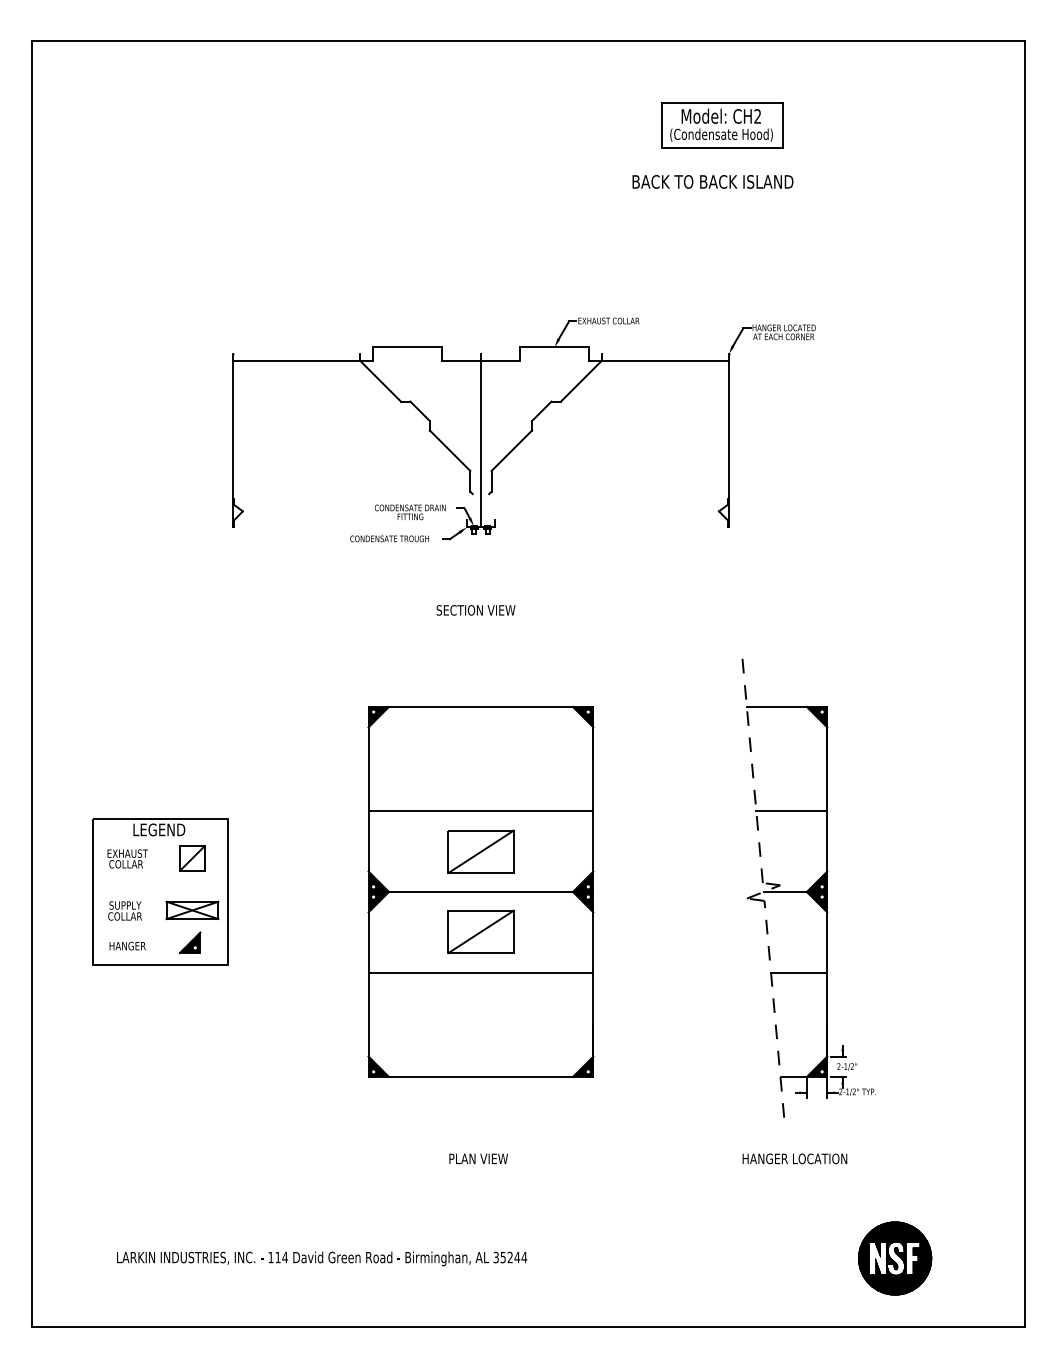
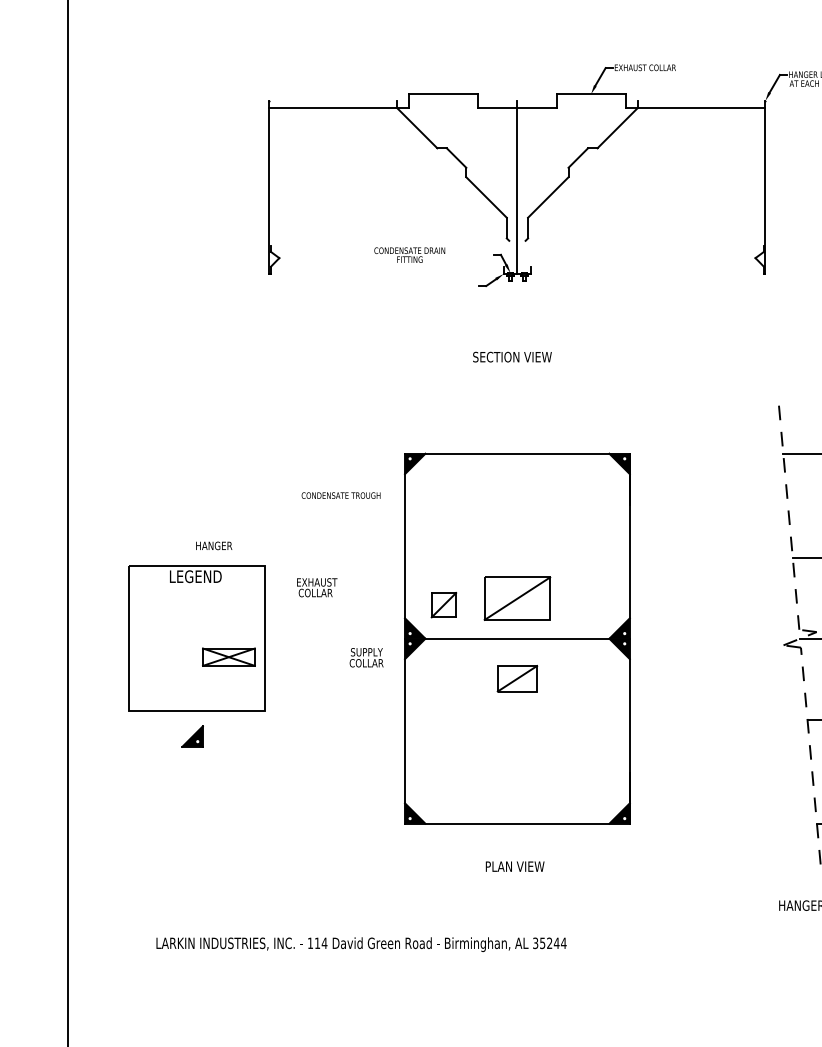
text: (410, 512) -> (409, 255), moved
text: (389, 538) -> (340, 495), moved
line: (480, 810) -> (516, 557), removed
text: (127, 858) -> (316, 587), moved
part: (192, 858) -> (443, 605), moved
text: (124, 910) -> (365, 657), moved
part: (480, 931) -> (516, 678), size x0.6
part: (190, 942) -> (192, 736), moved
text: (127, 945) -> (213, 545), moved
line: (480, 973) -> (516, 720), removed
text: (478, 1158) -> (514, 866), moved
text: (322, 1258) -> (361, 944), moved

